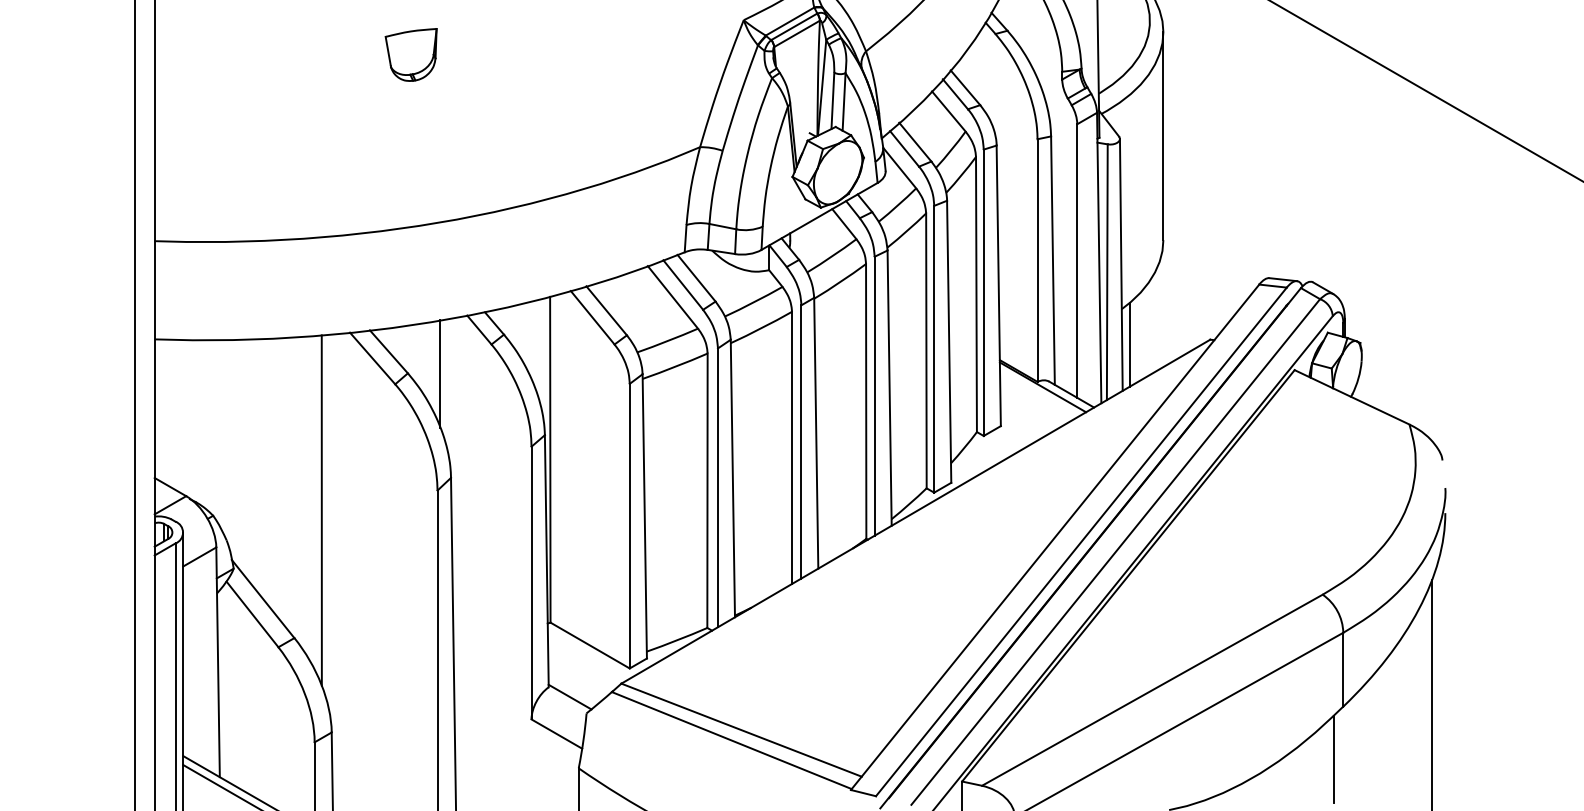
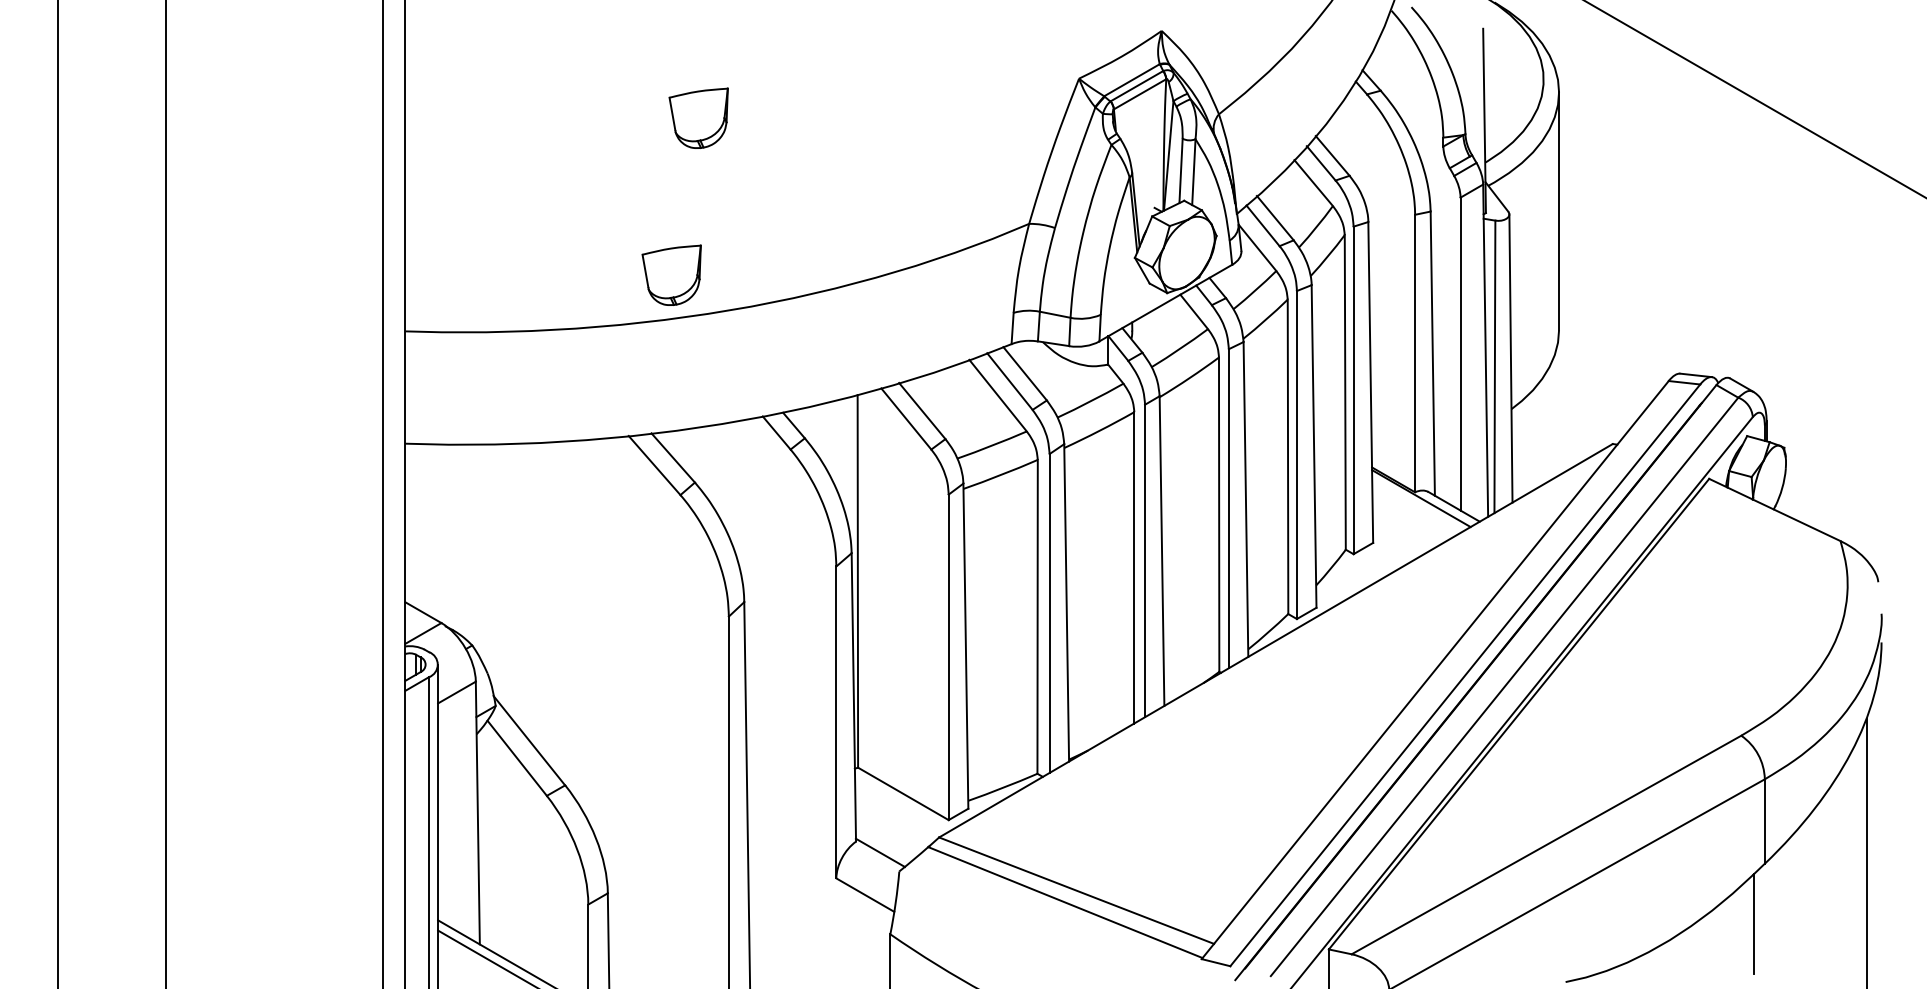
part: (387, 191) -> (671, 274), added
line: (1129, 344) -> (1520, 449), removed
line: (440, 374) -> (732, 483), removed
line: (321, 510) -> (596, 639), removed

